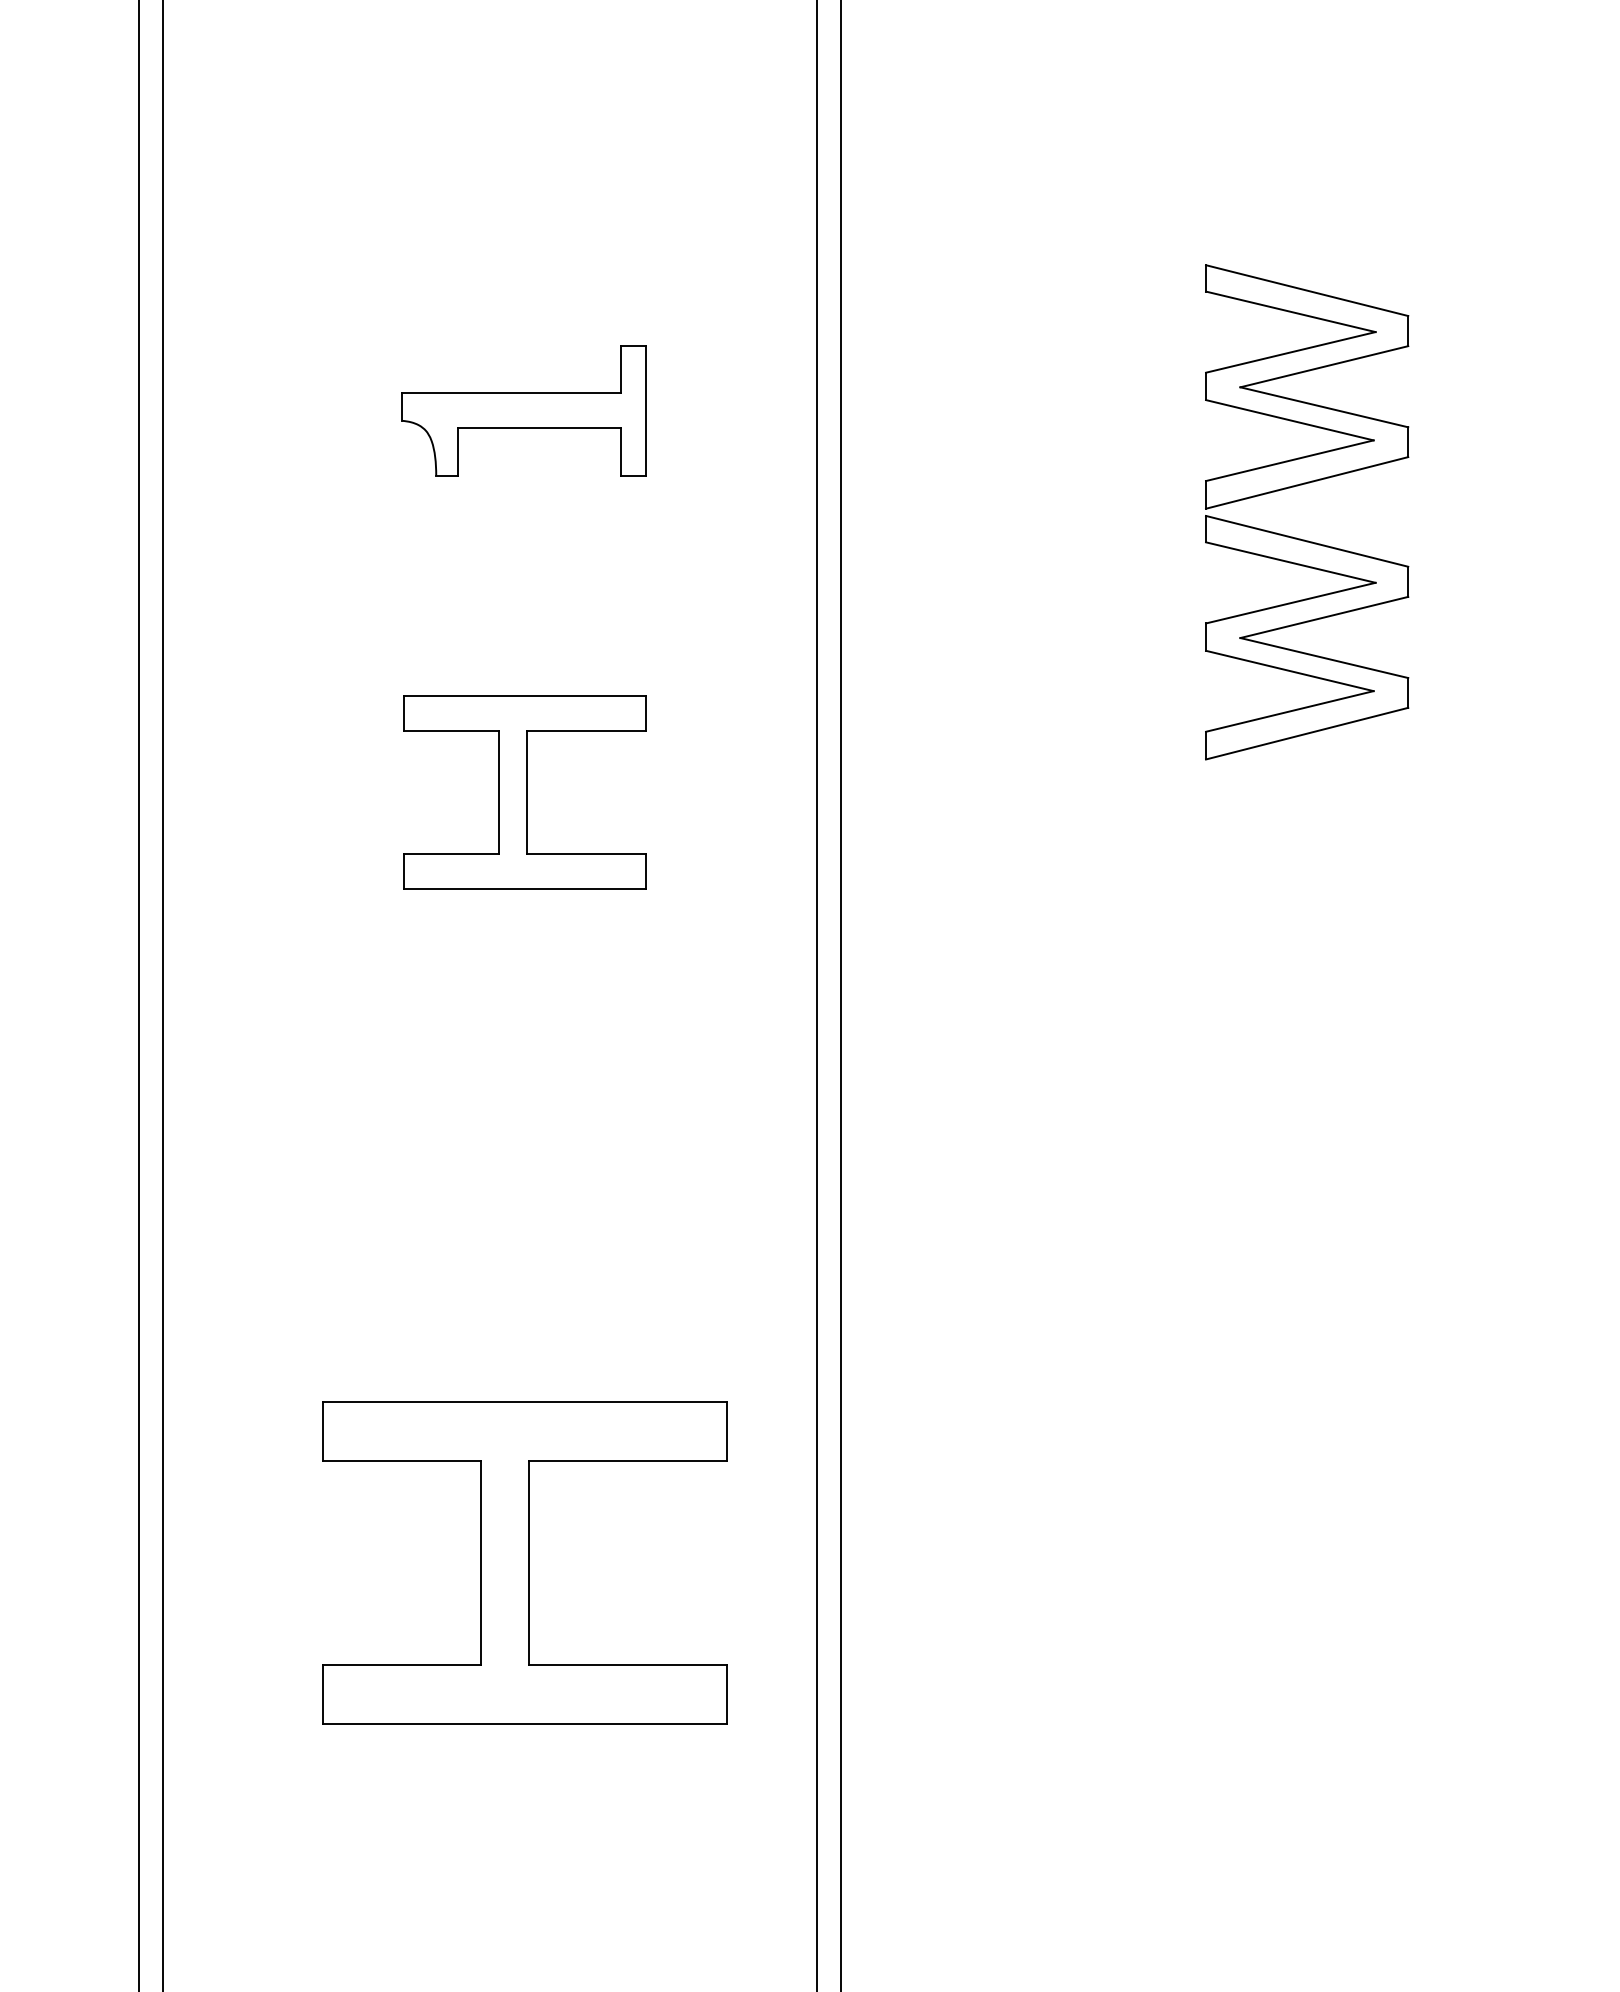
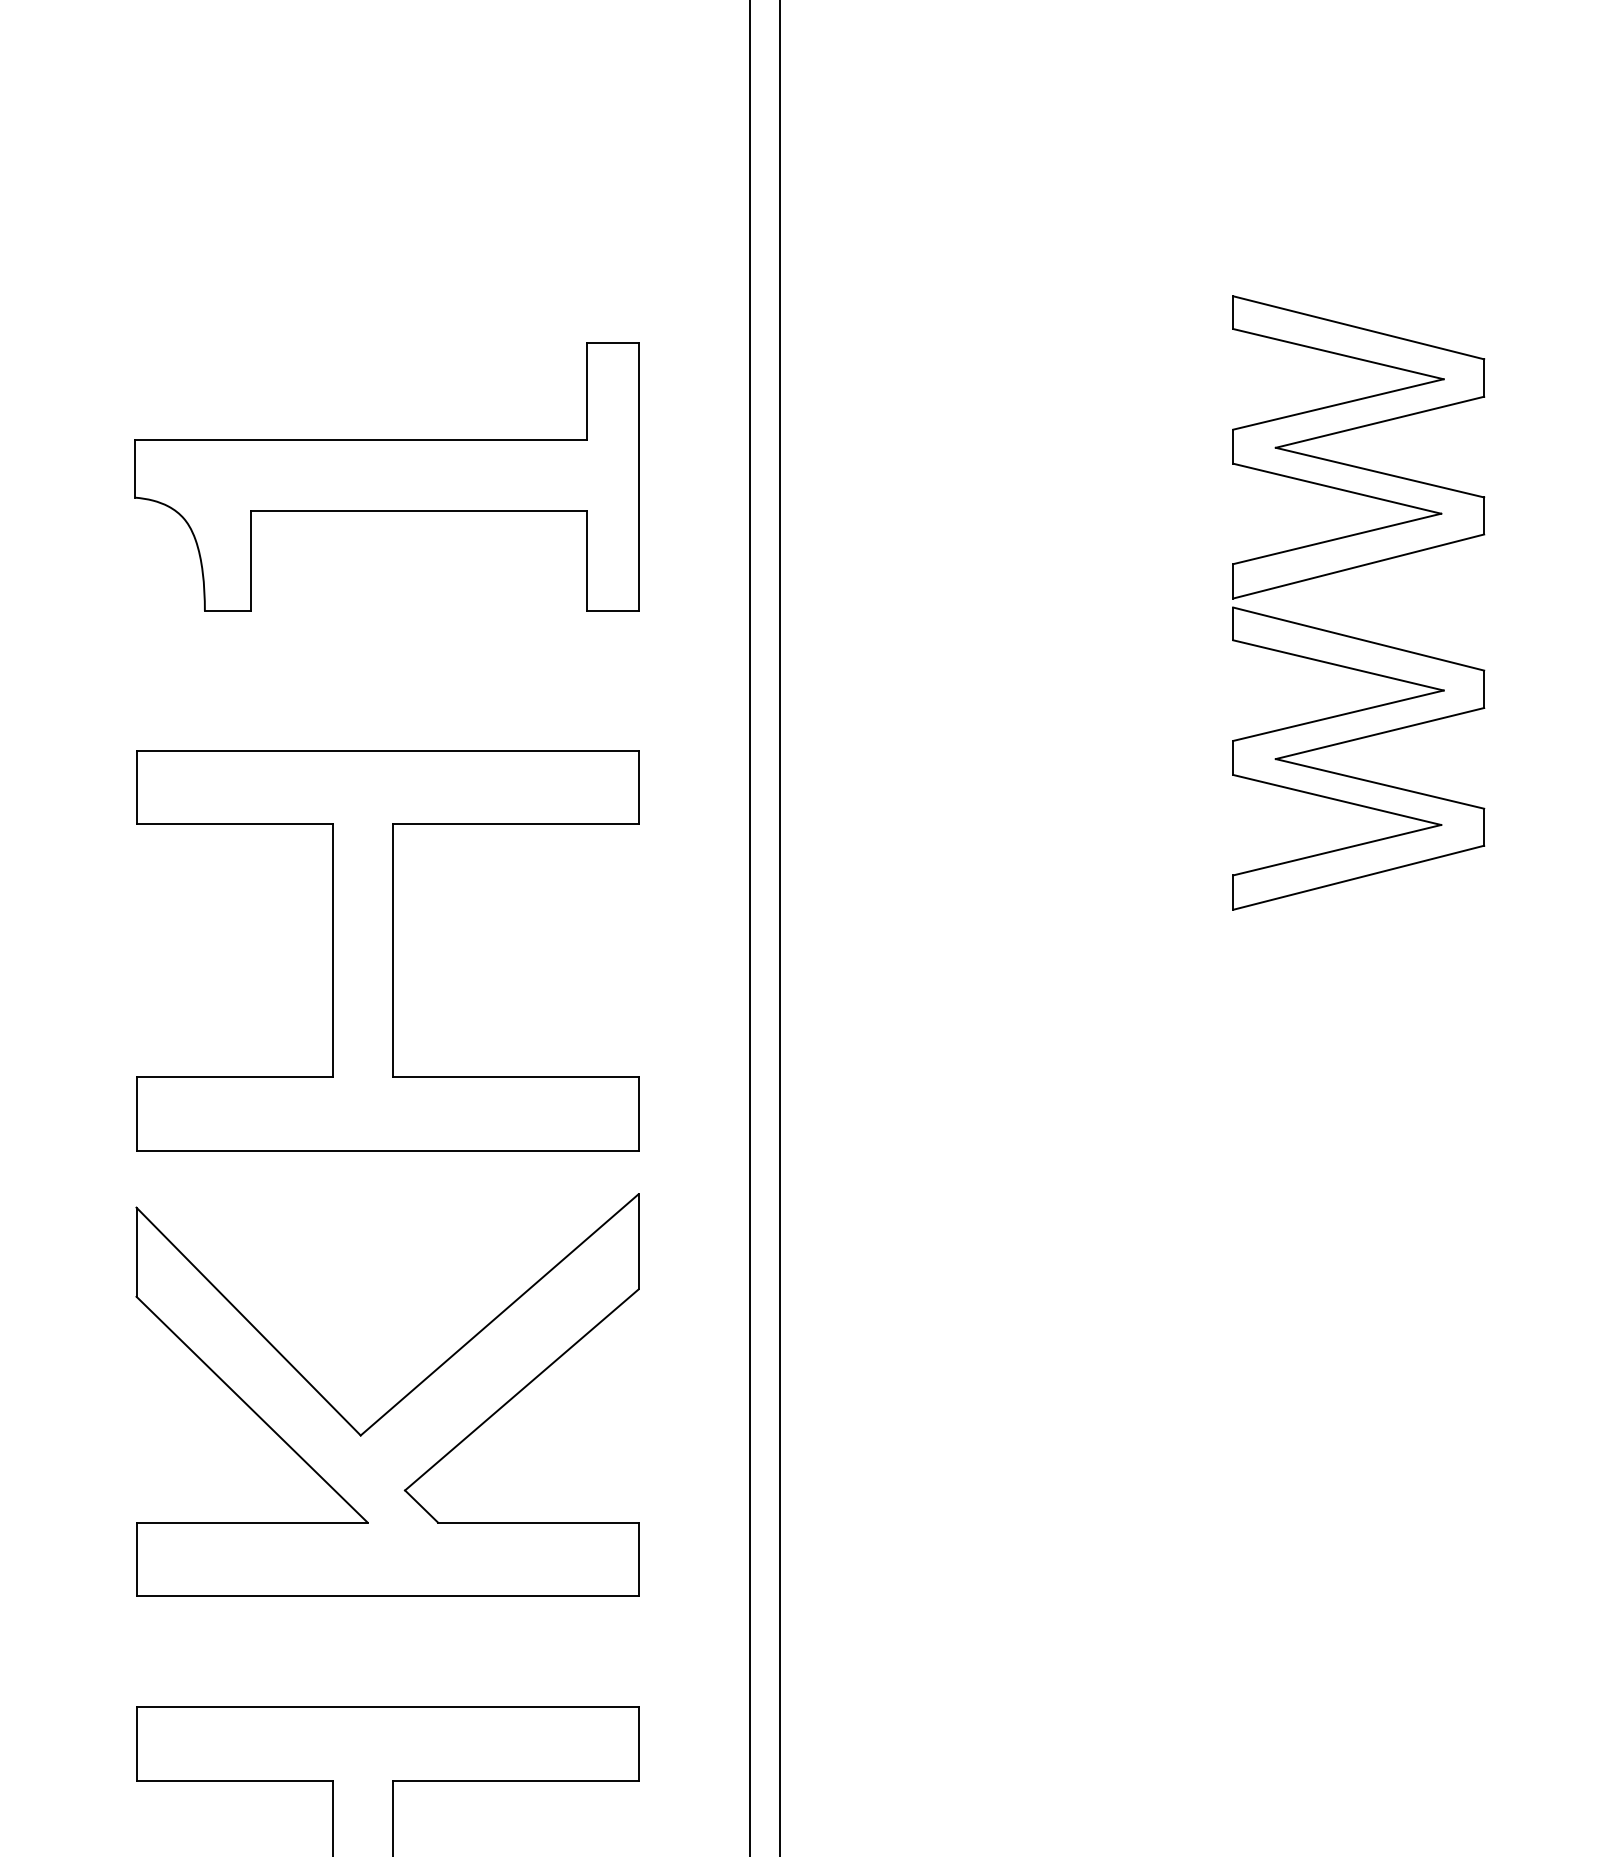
part: (523, 410) -> (385, 476), size x1.67
part: (524, 792) -> (387, 950), size x1.67
part: (529, 1158) -> (393, 1405), added

